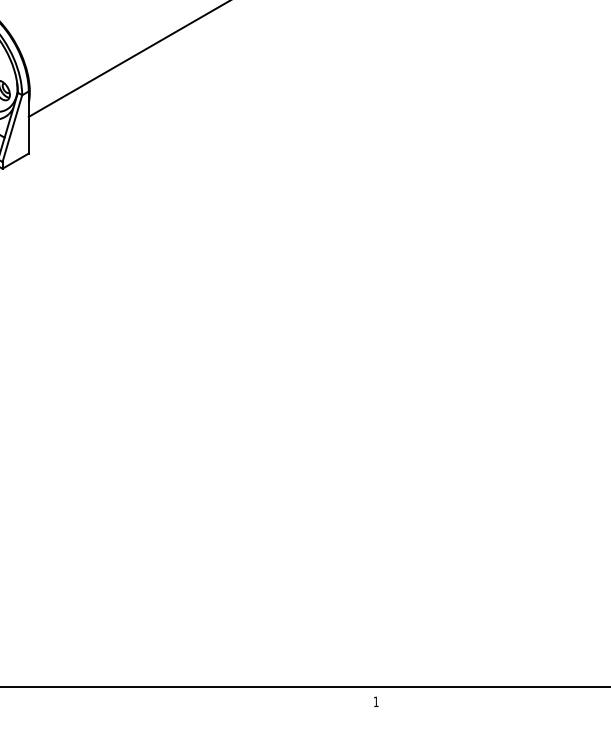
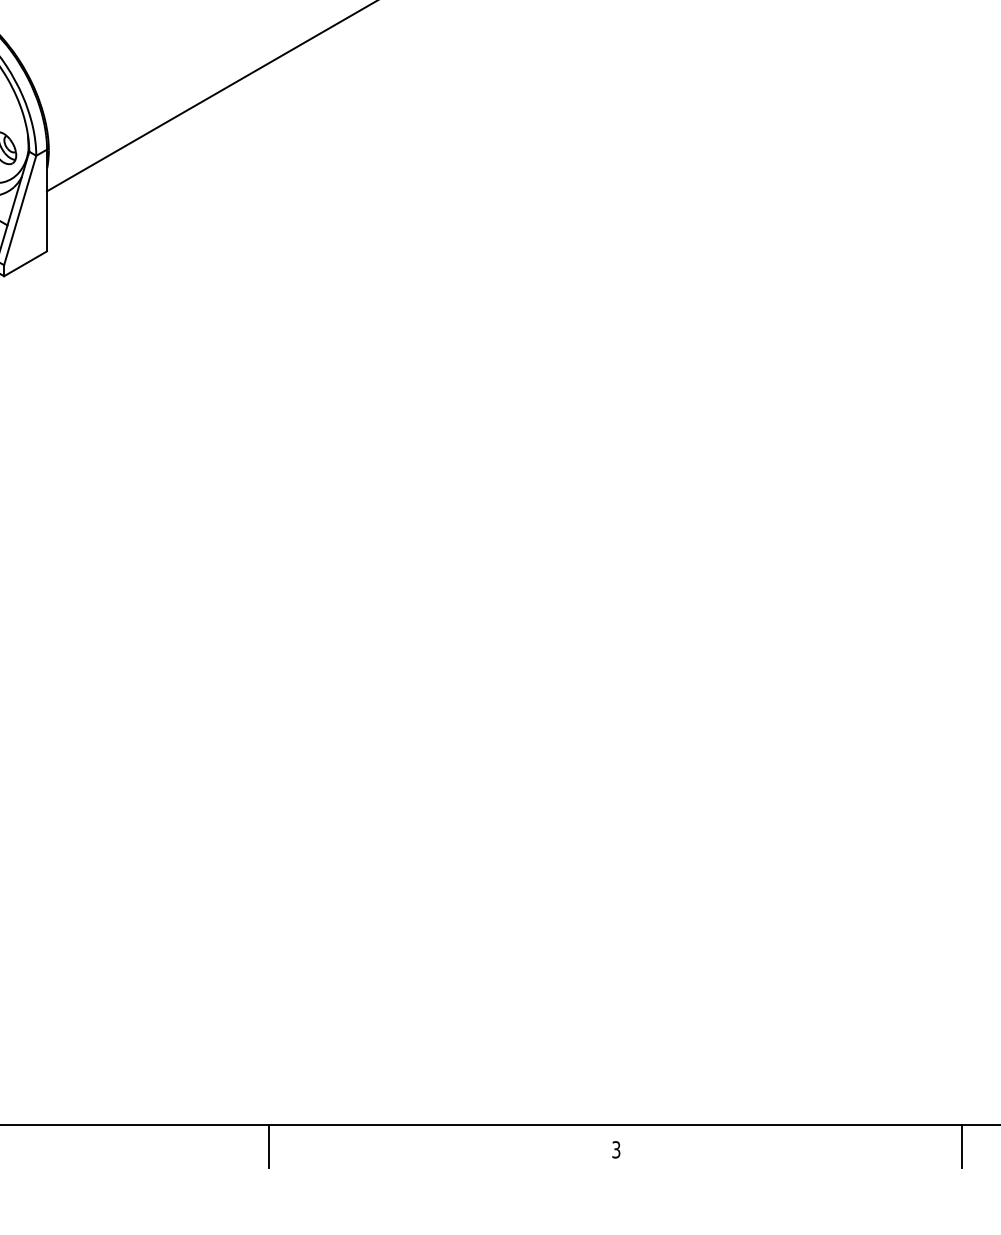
line: (164, 699) -> (269, 1145), added
line: (587, 699) -> (962, 1145), added
text: (375, 701) -> (615, 1149), 1 -> 3

